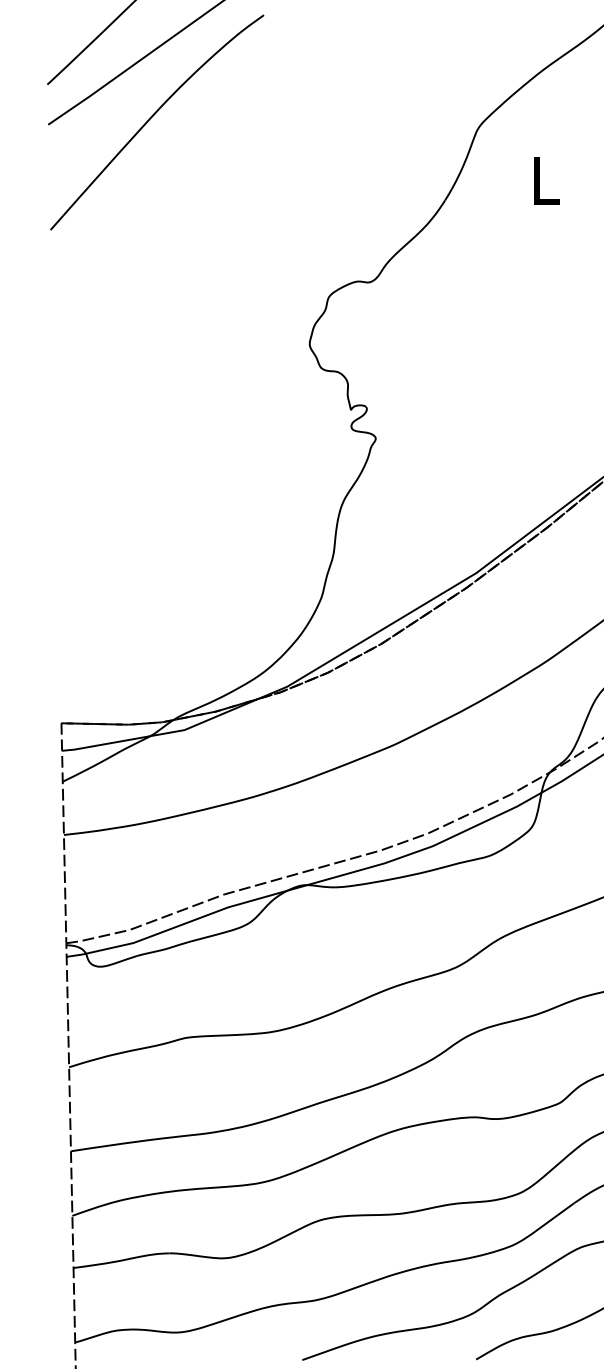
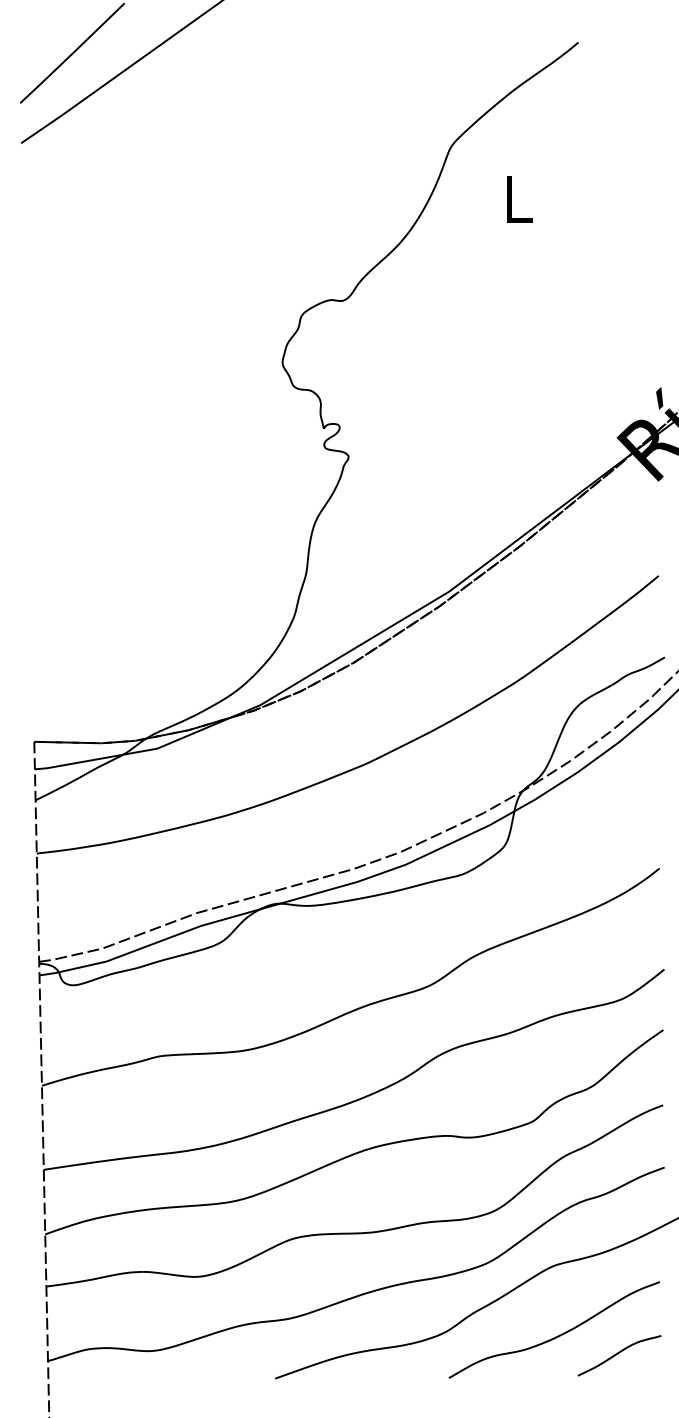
curve: (152, 117) -> (125, 136), removed

